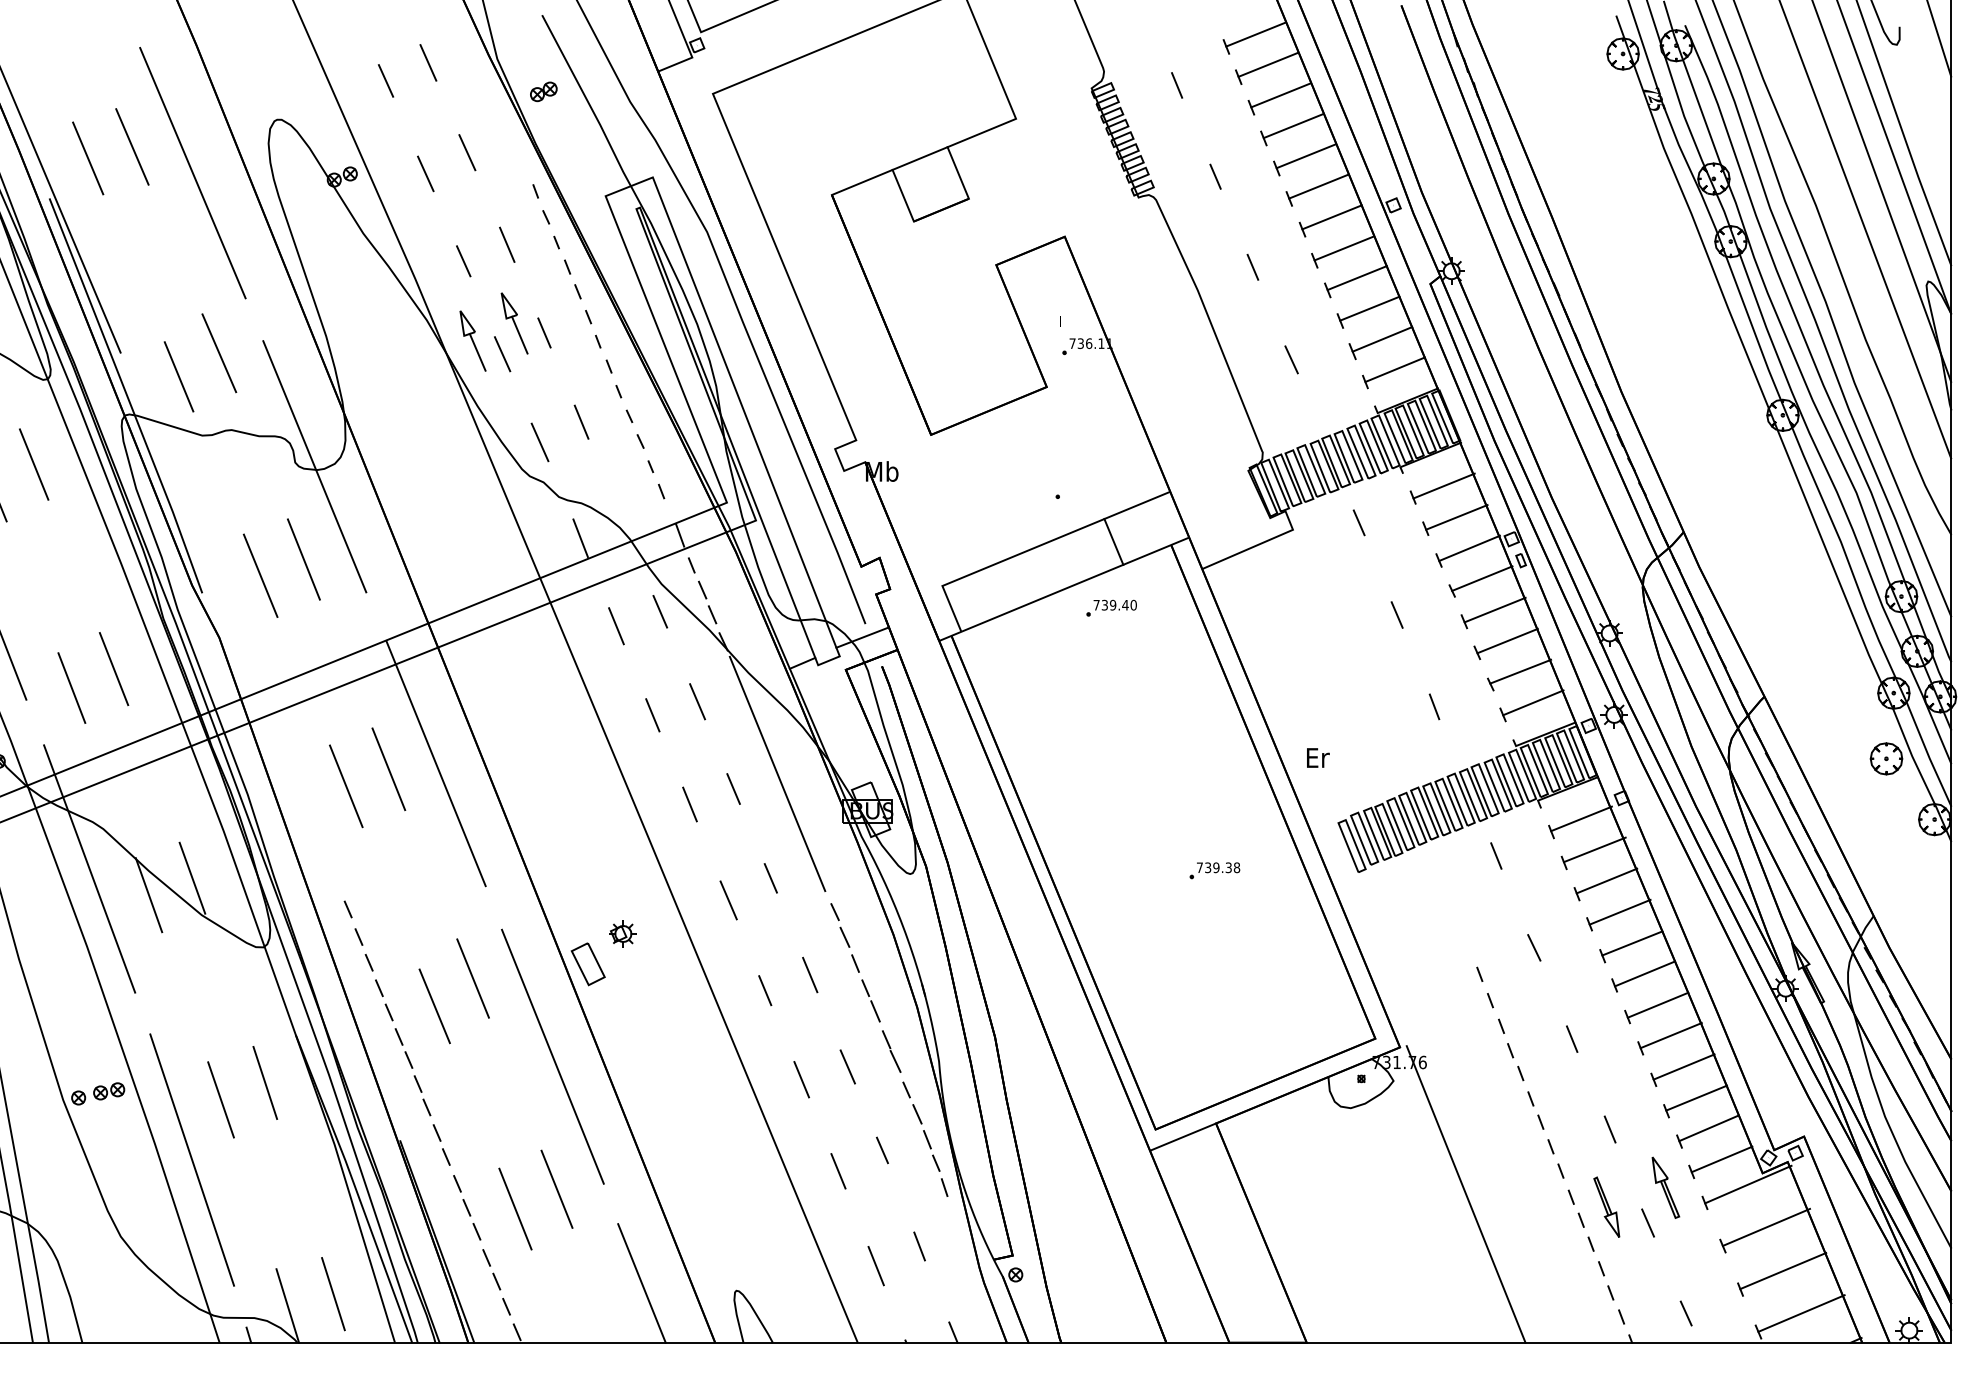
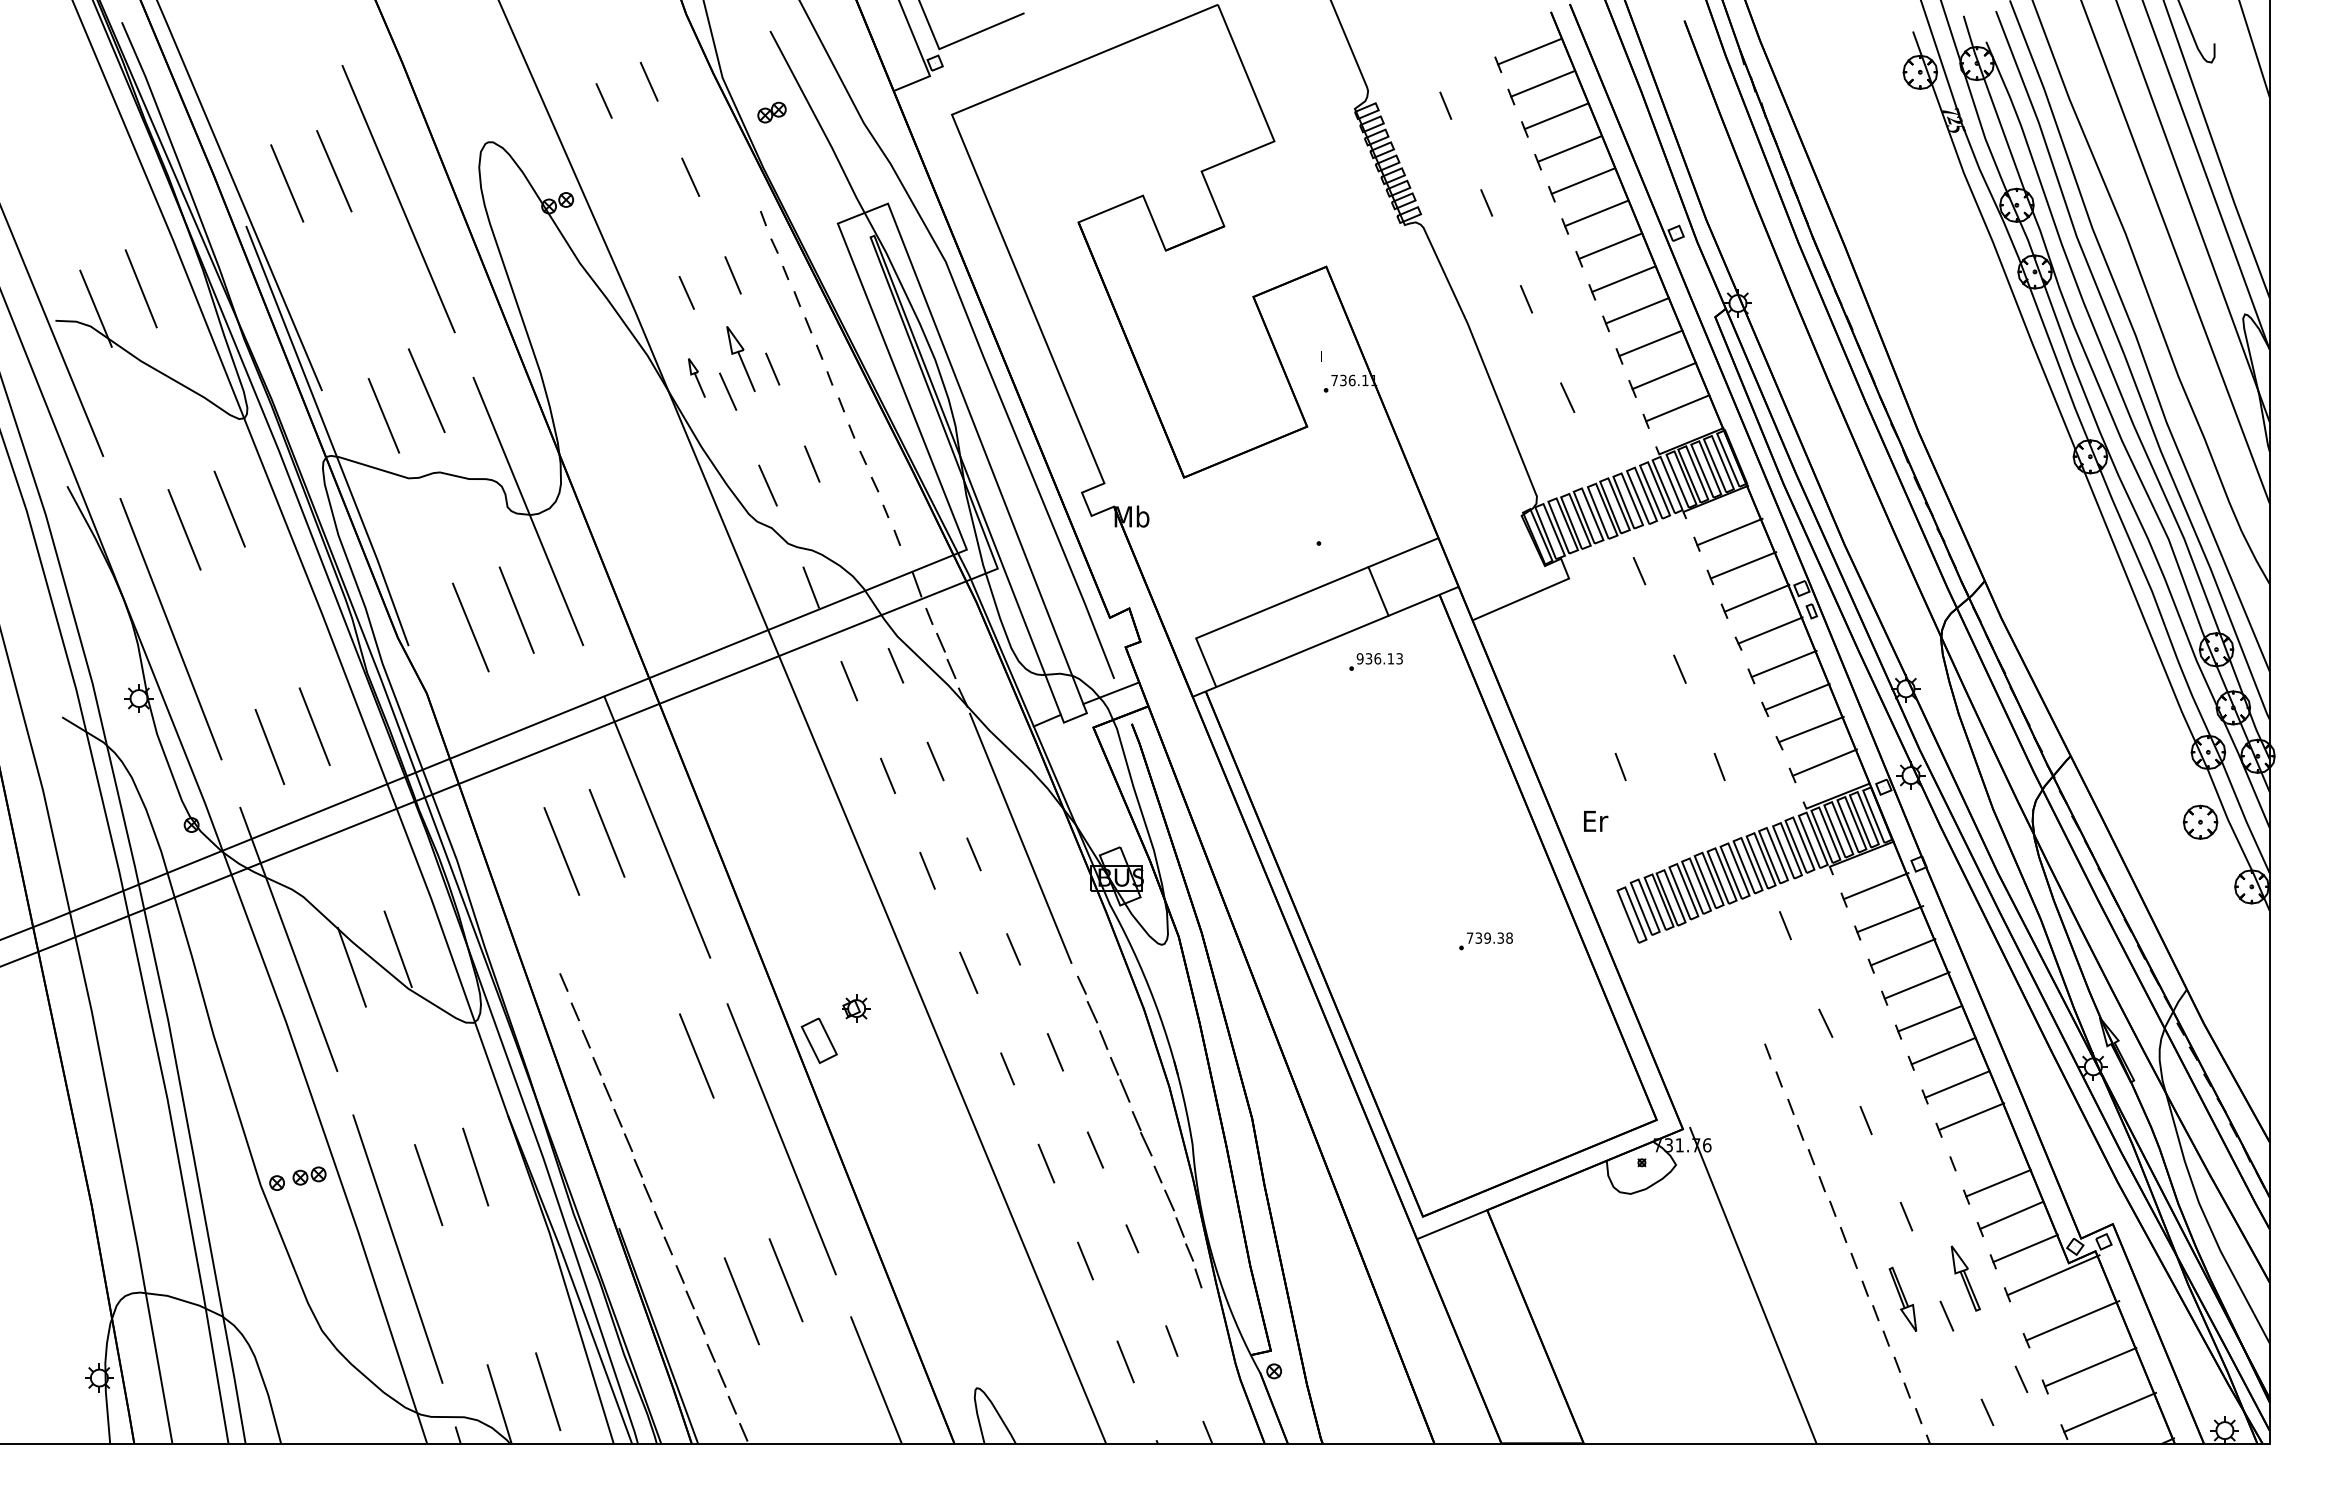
line: (920, 158) -> (1172, 183), removed
line: (425, 173) -> (646, 199), removed
part: (472, 340) -> (696, 377), size x0.6
text: (1114, 604) -> (1379, 658), 739.40 -> 936.13
line: (1341, 707) -> (1620, 767), added
line: (434, 1006) -> (655, 1085), removed
line: (1683, 1066) -> (1984, 1149), removed
line: (1718, 1281) -> (2021, 1378), added

